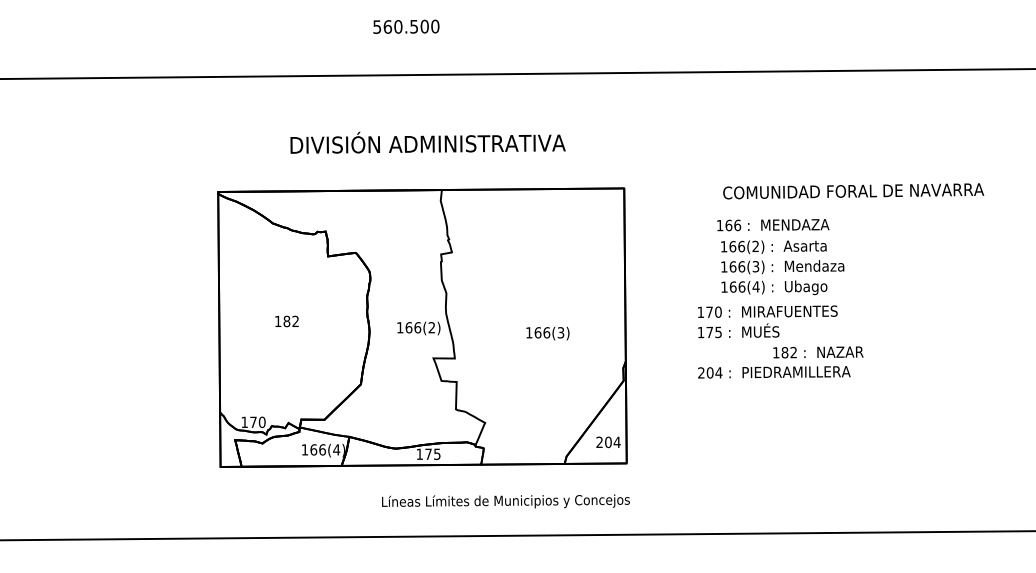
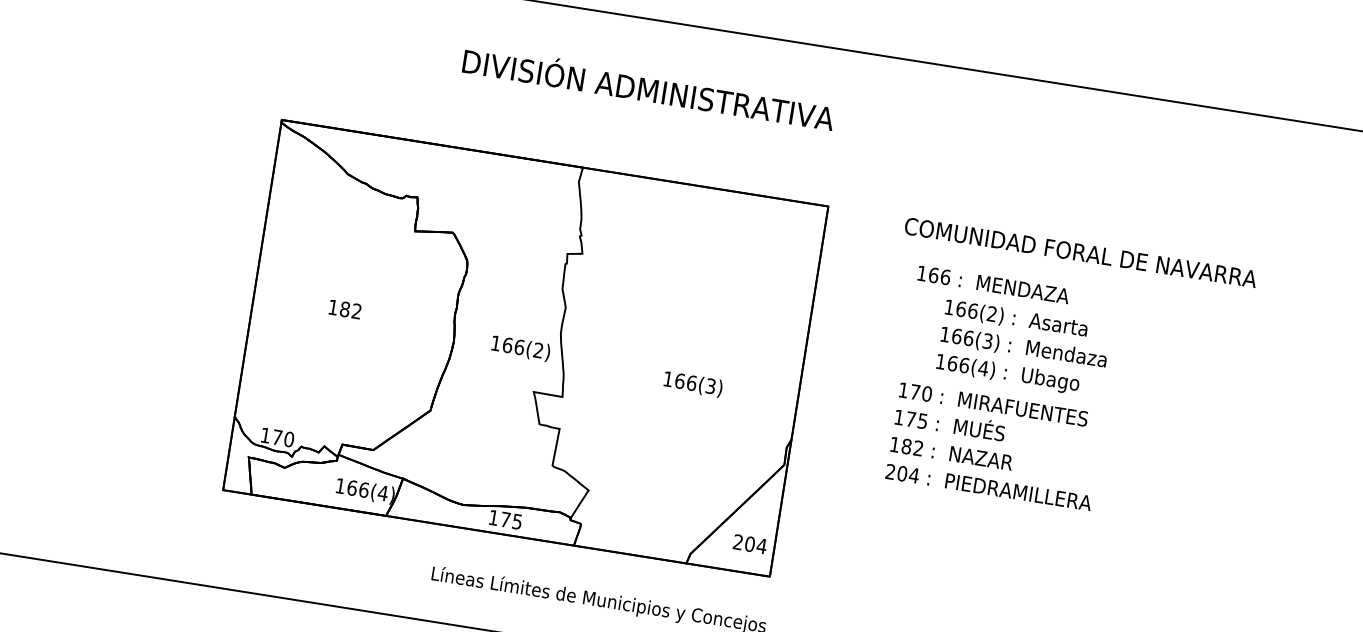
text: (427, 142) -> (648, 88), moved
text: (853, 191) -> (1080, 252), moved
text: (773, 225) -> (993, 285), moved
text: (818, 352) -> (951, 453), moved

